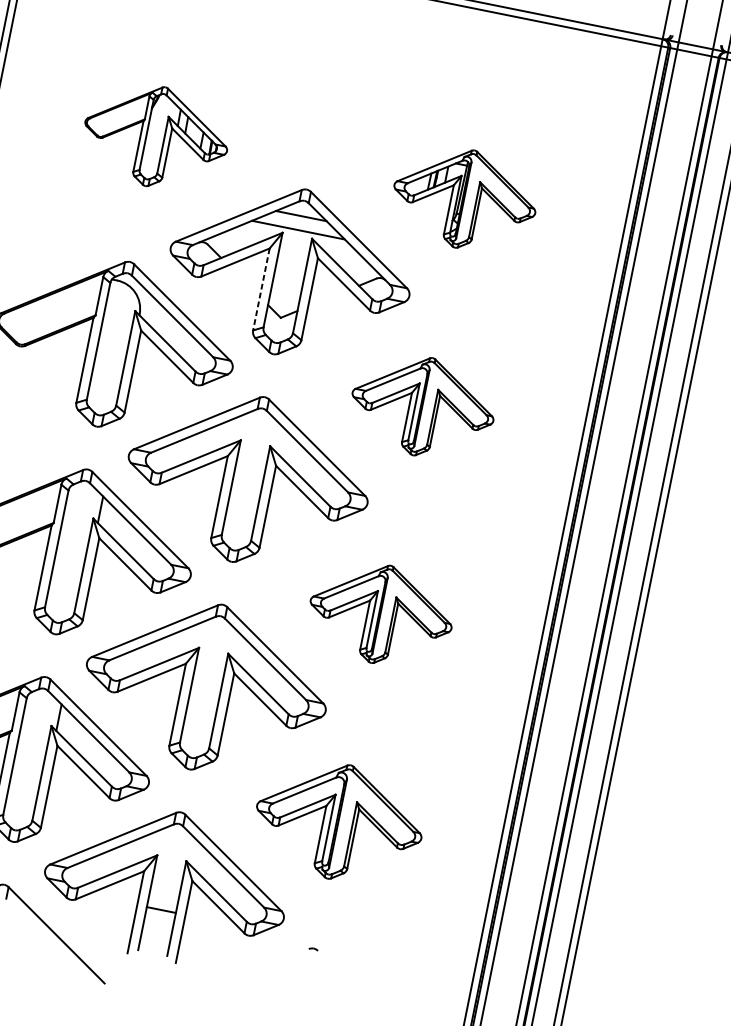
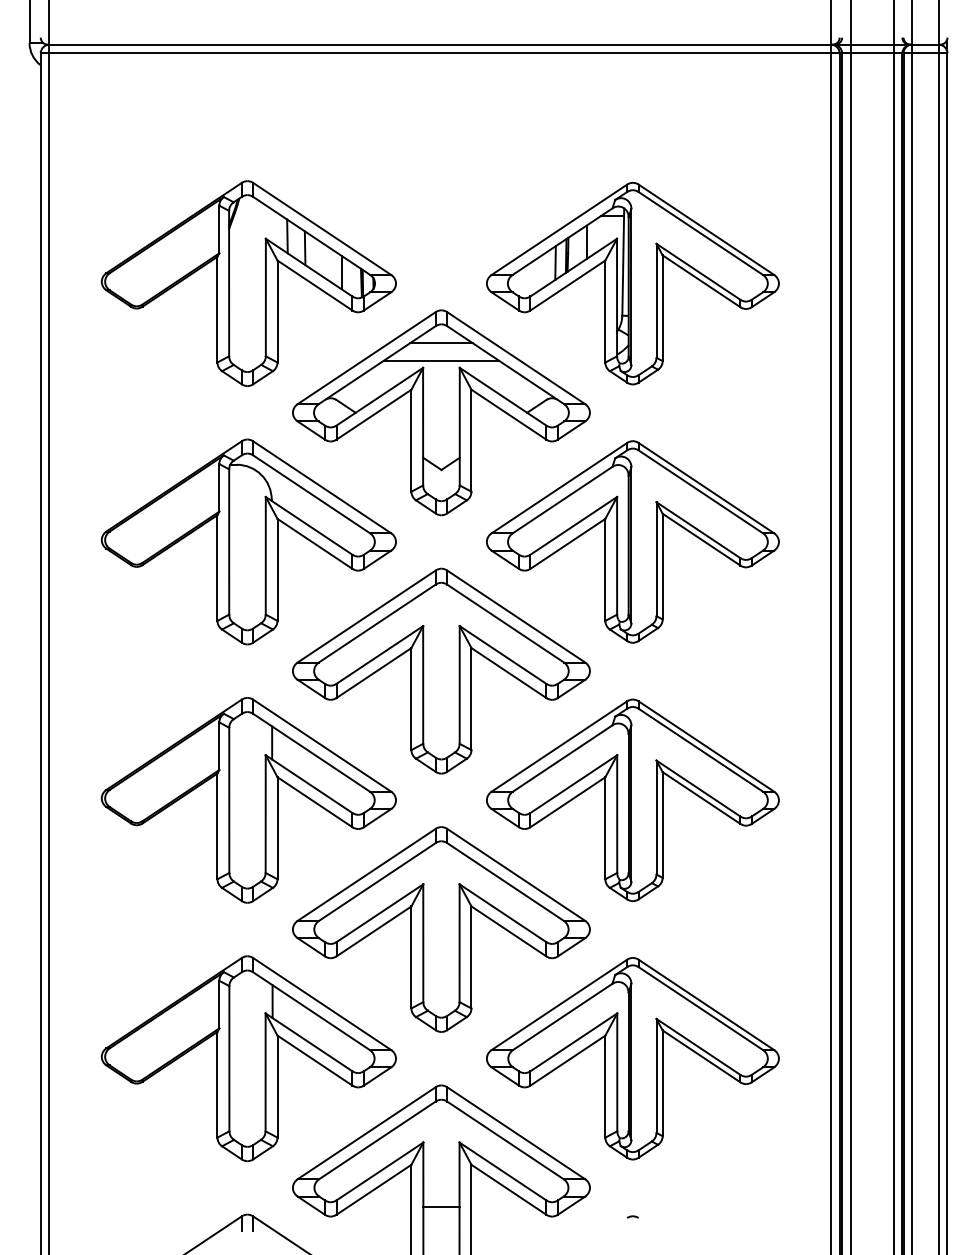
part: (155, 136) -> (248, 283), size x1.67
part: (464, 198) -> (632, 283), size x1.67
line: (261, 290) -> (411, 441), dashed -> solid
part: (422, 406) -> (632, 541), size x1.67
part: (380, 614) -> (632, 800), size x1.67
part: (338, 821) -> (632, 1058), size x1.43

